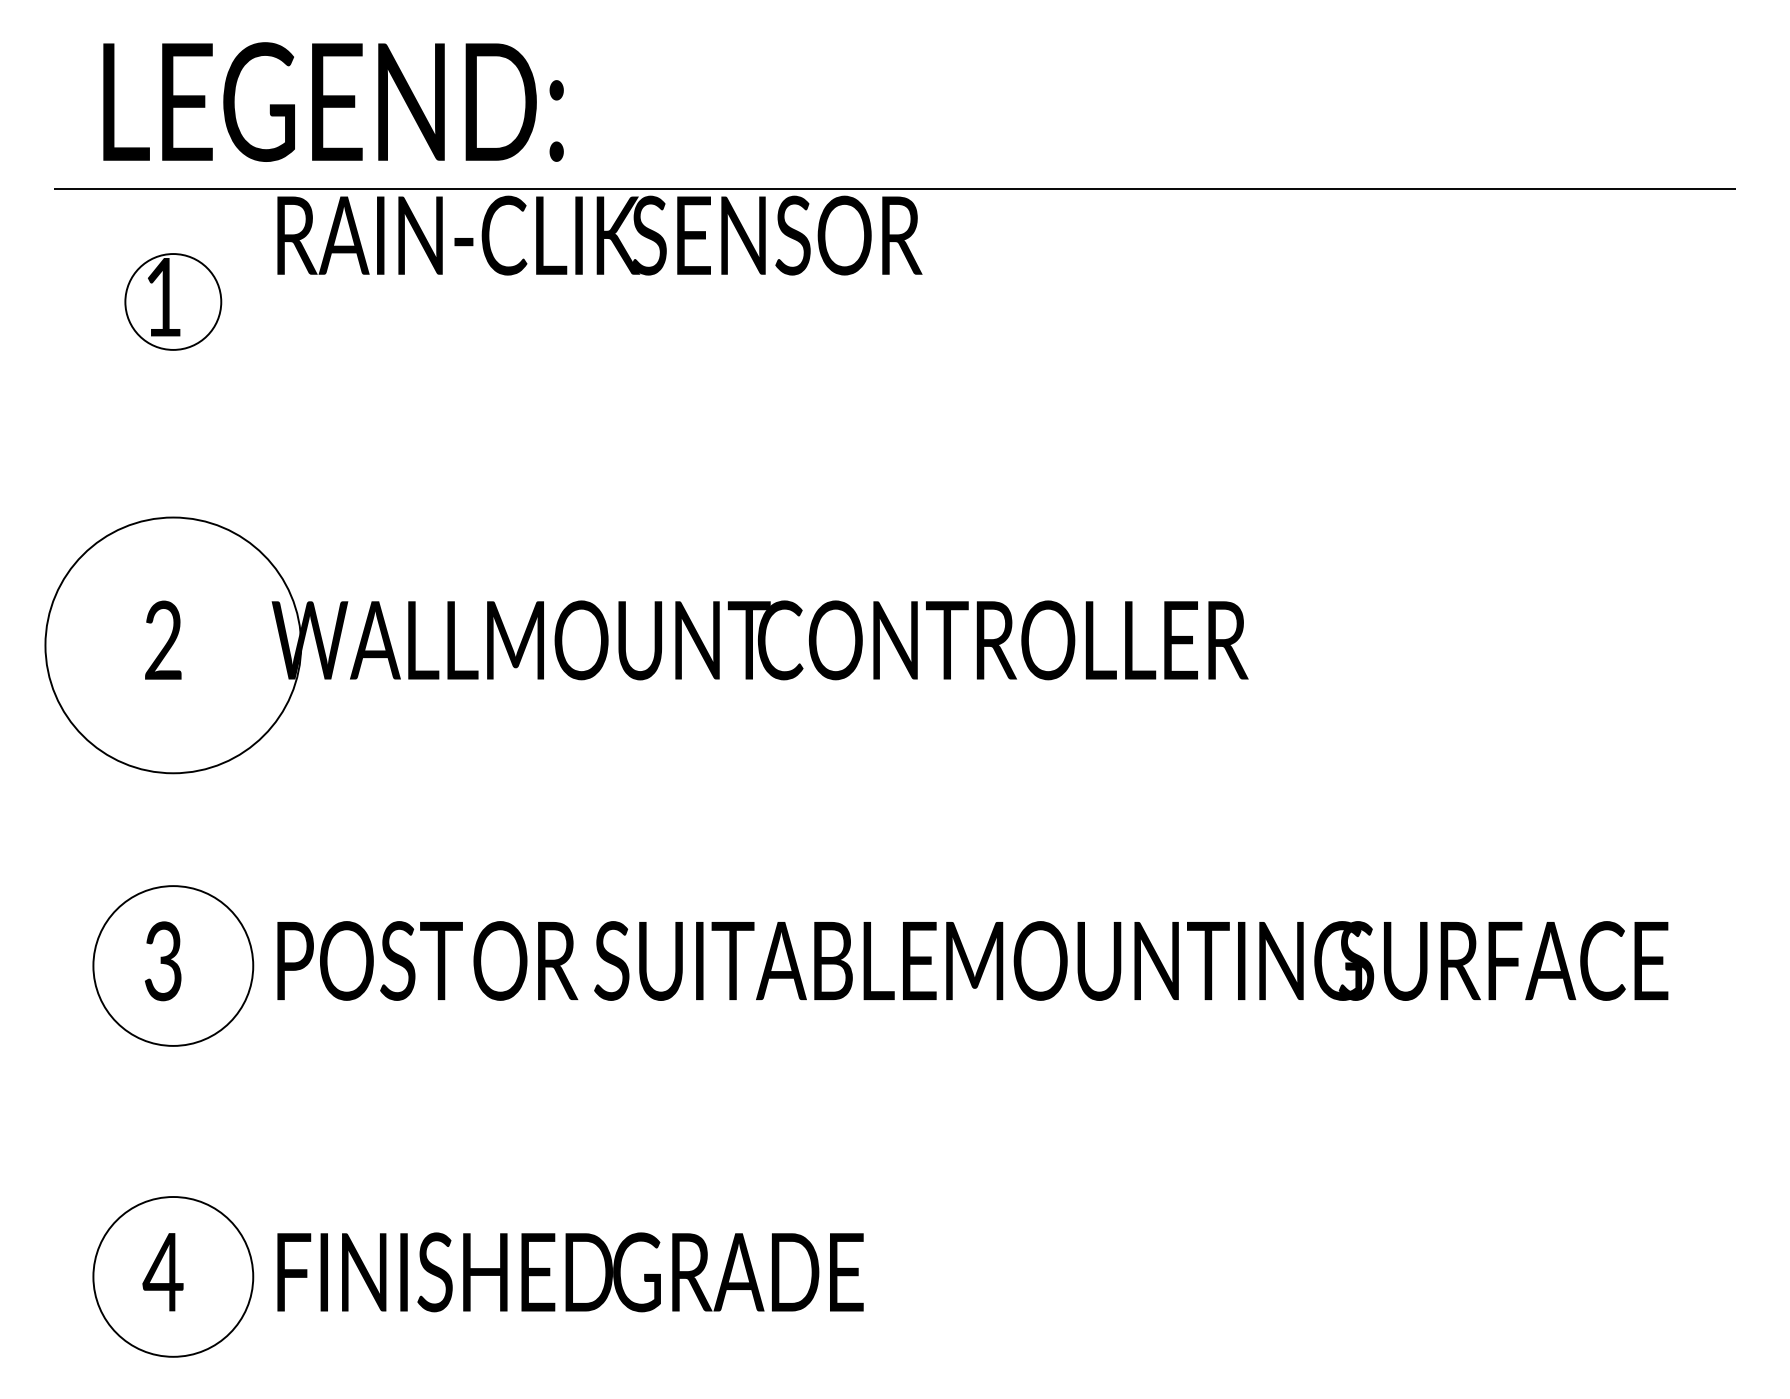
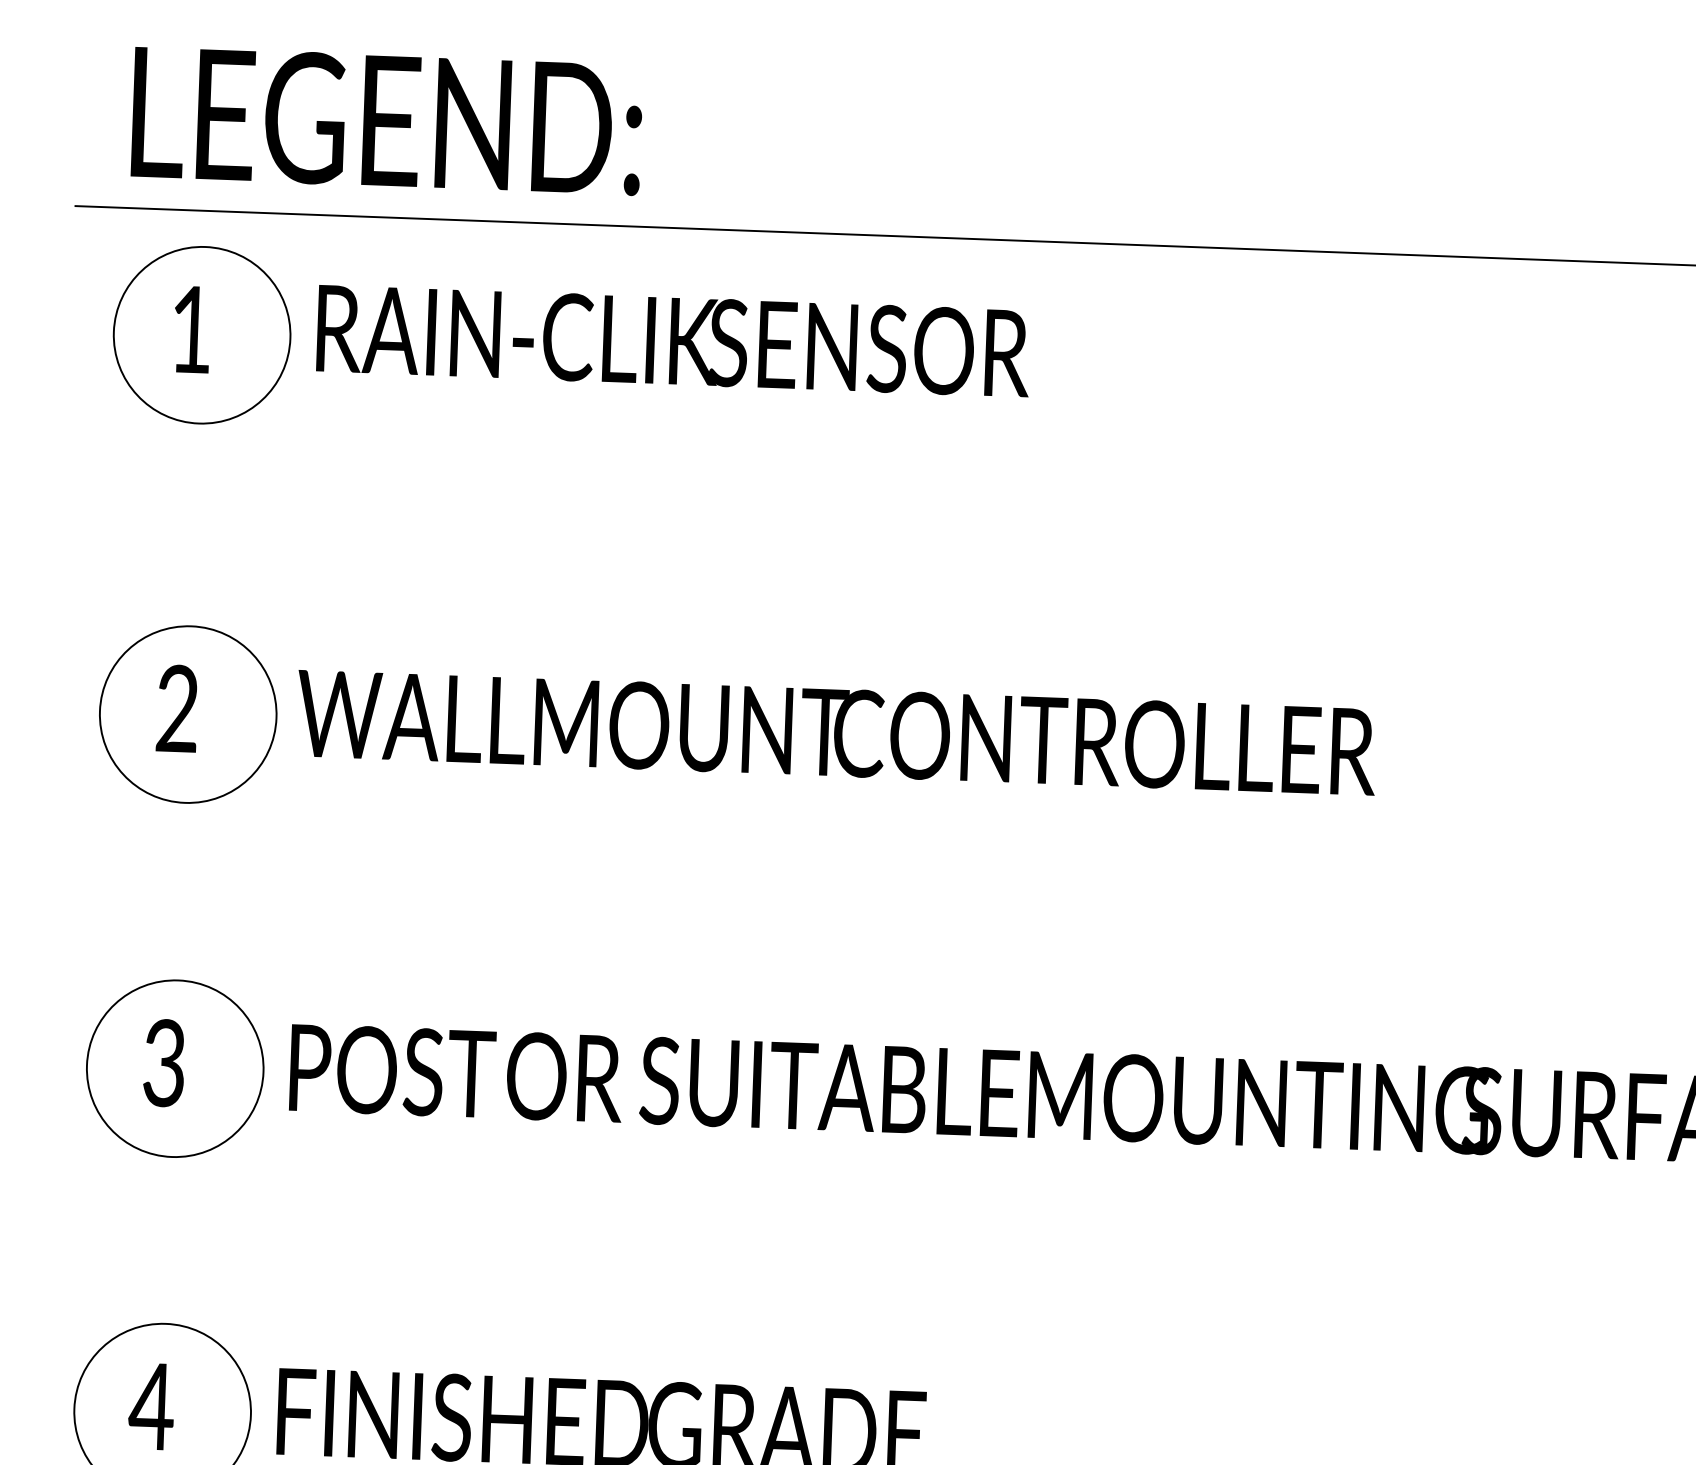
text: (599, 235) -> (673, 340), moved
circle: (173, 301) -> (202, 334), size x1.67
circle: (173, 645) -> (188, 714), size x0.62

